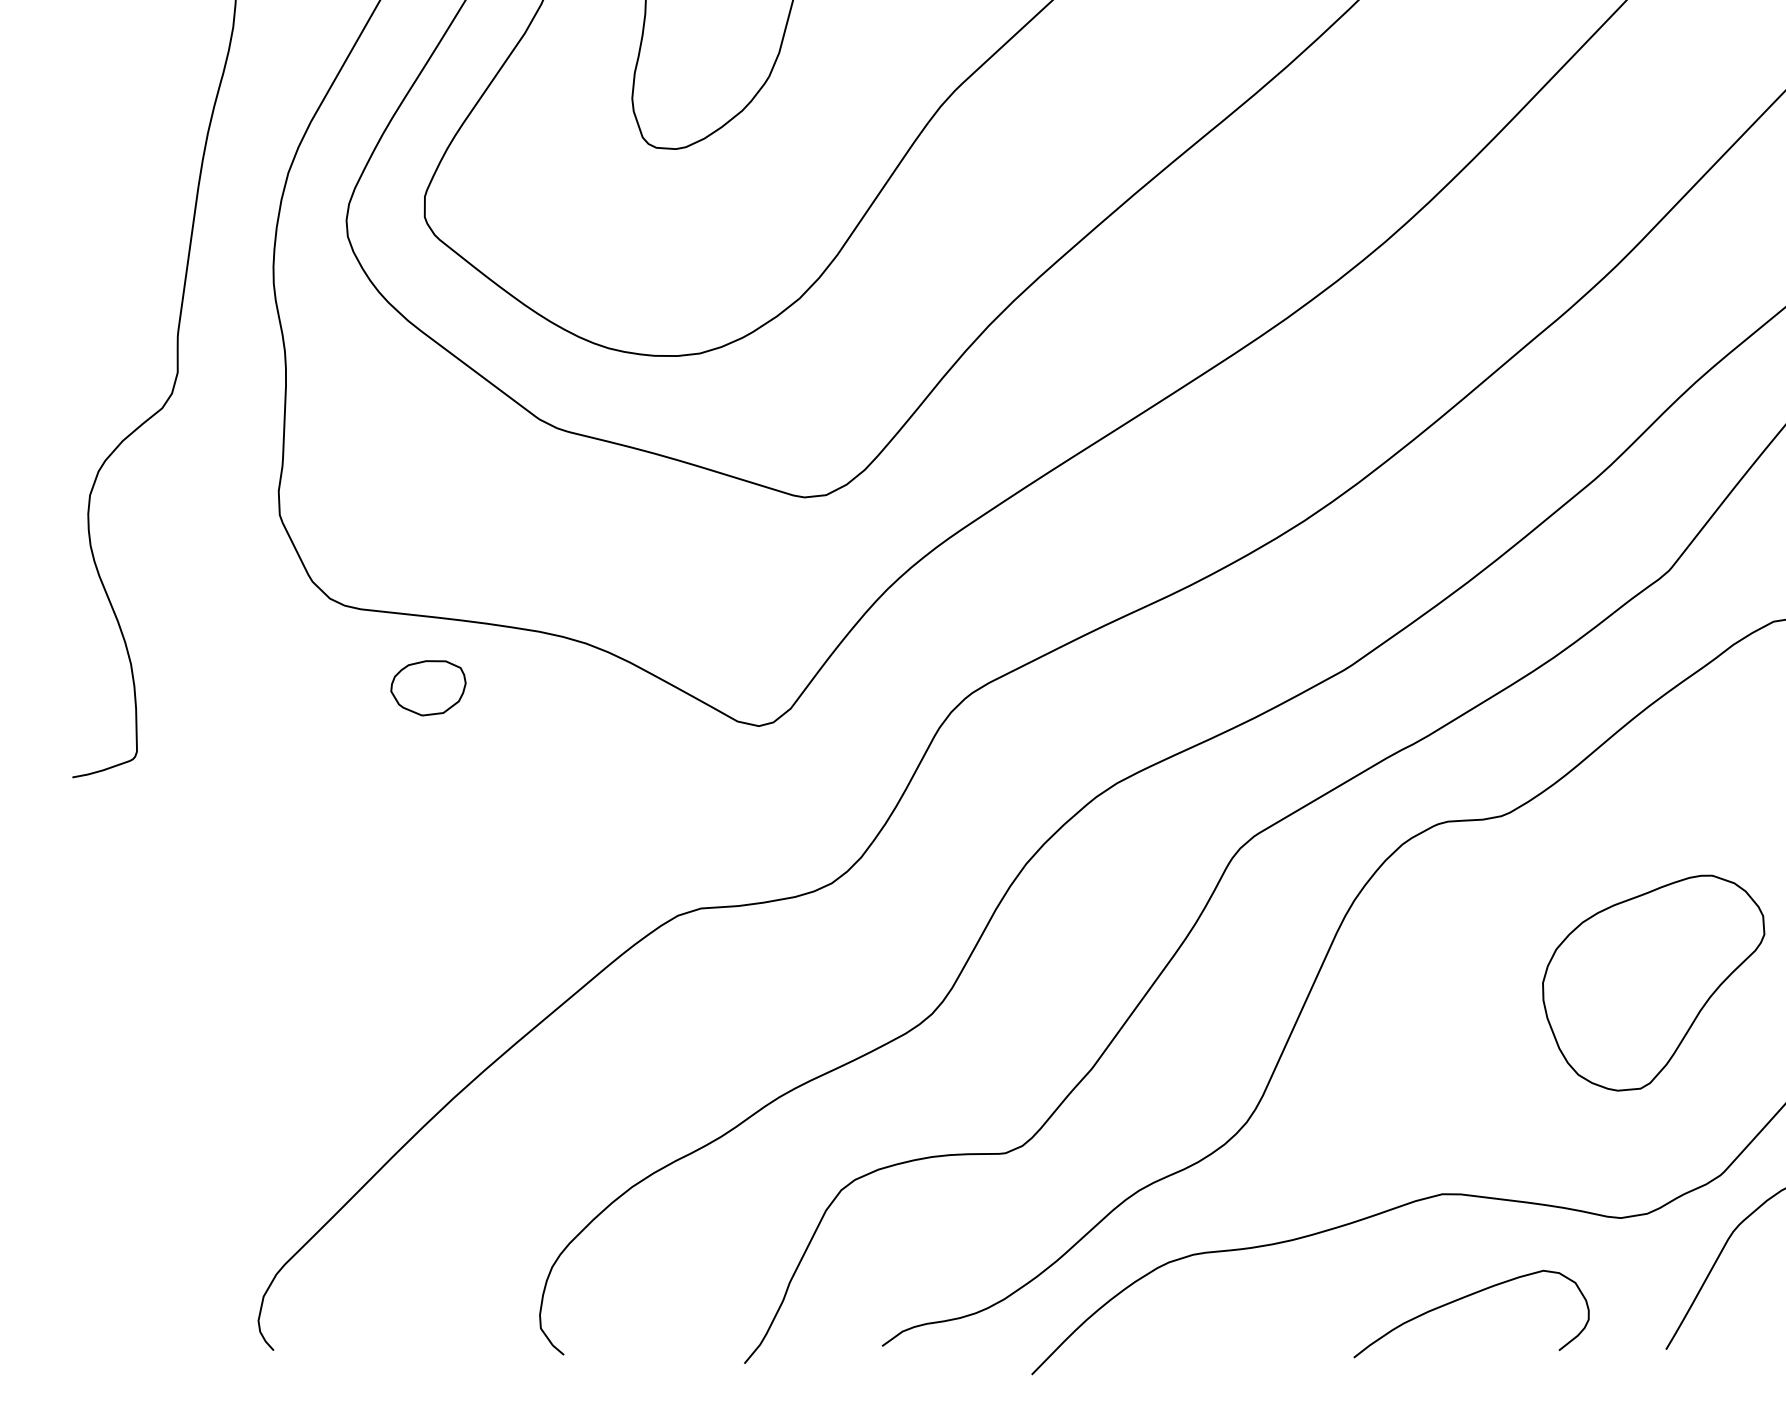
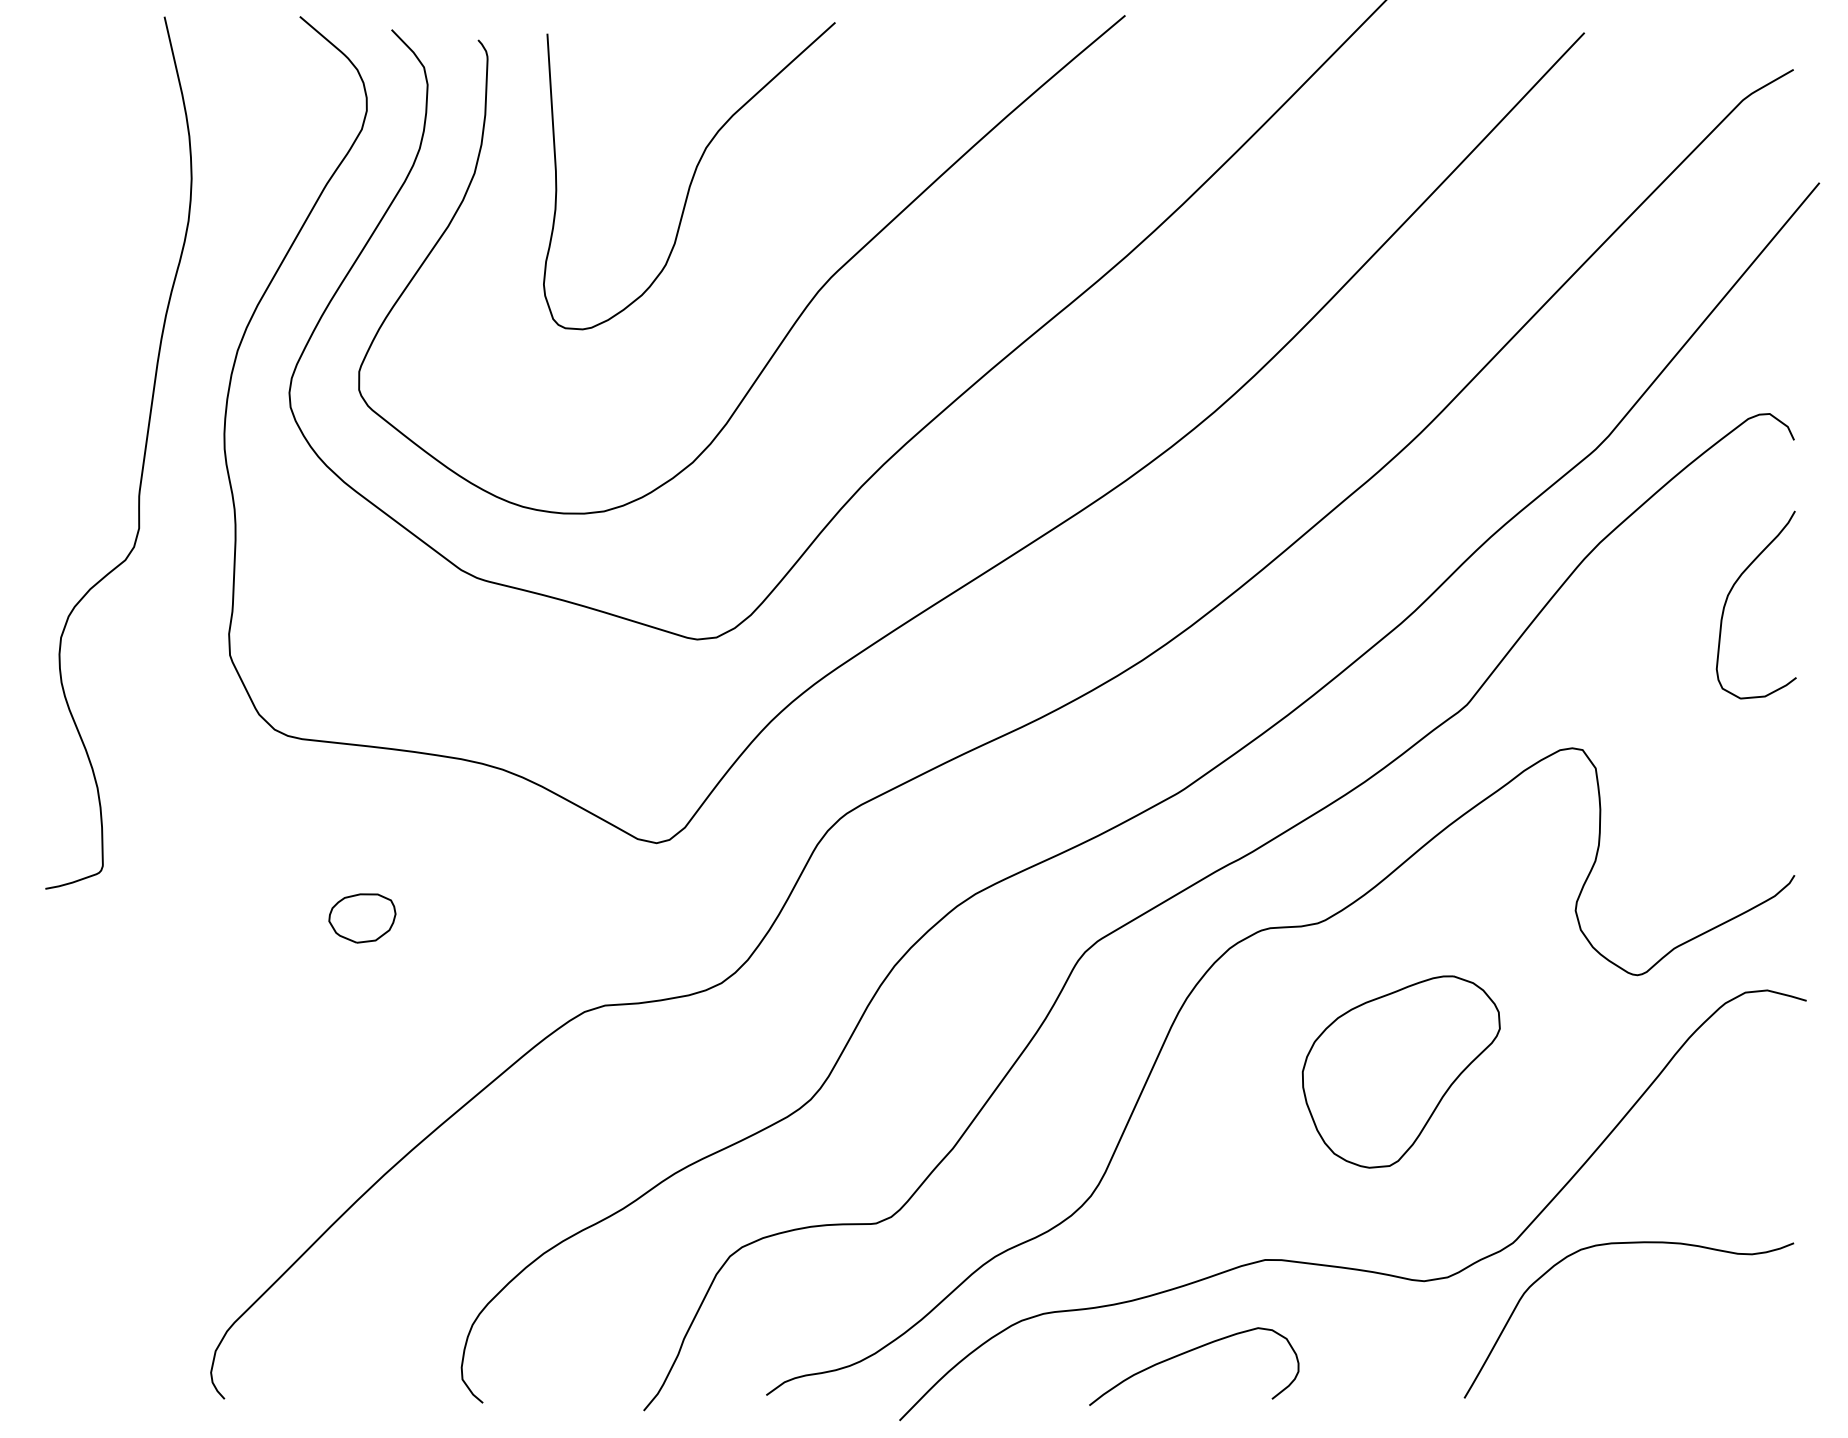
part: (428, 688) -> (362, 918), moved
part: (1652, 982) -> (1400, 1071), moved
curve: (1465, 1298) -> (1188, 1352), moved

